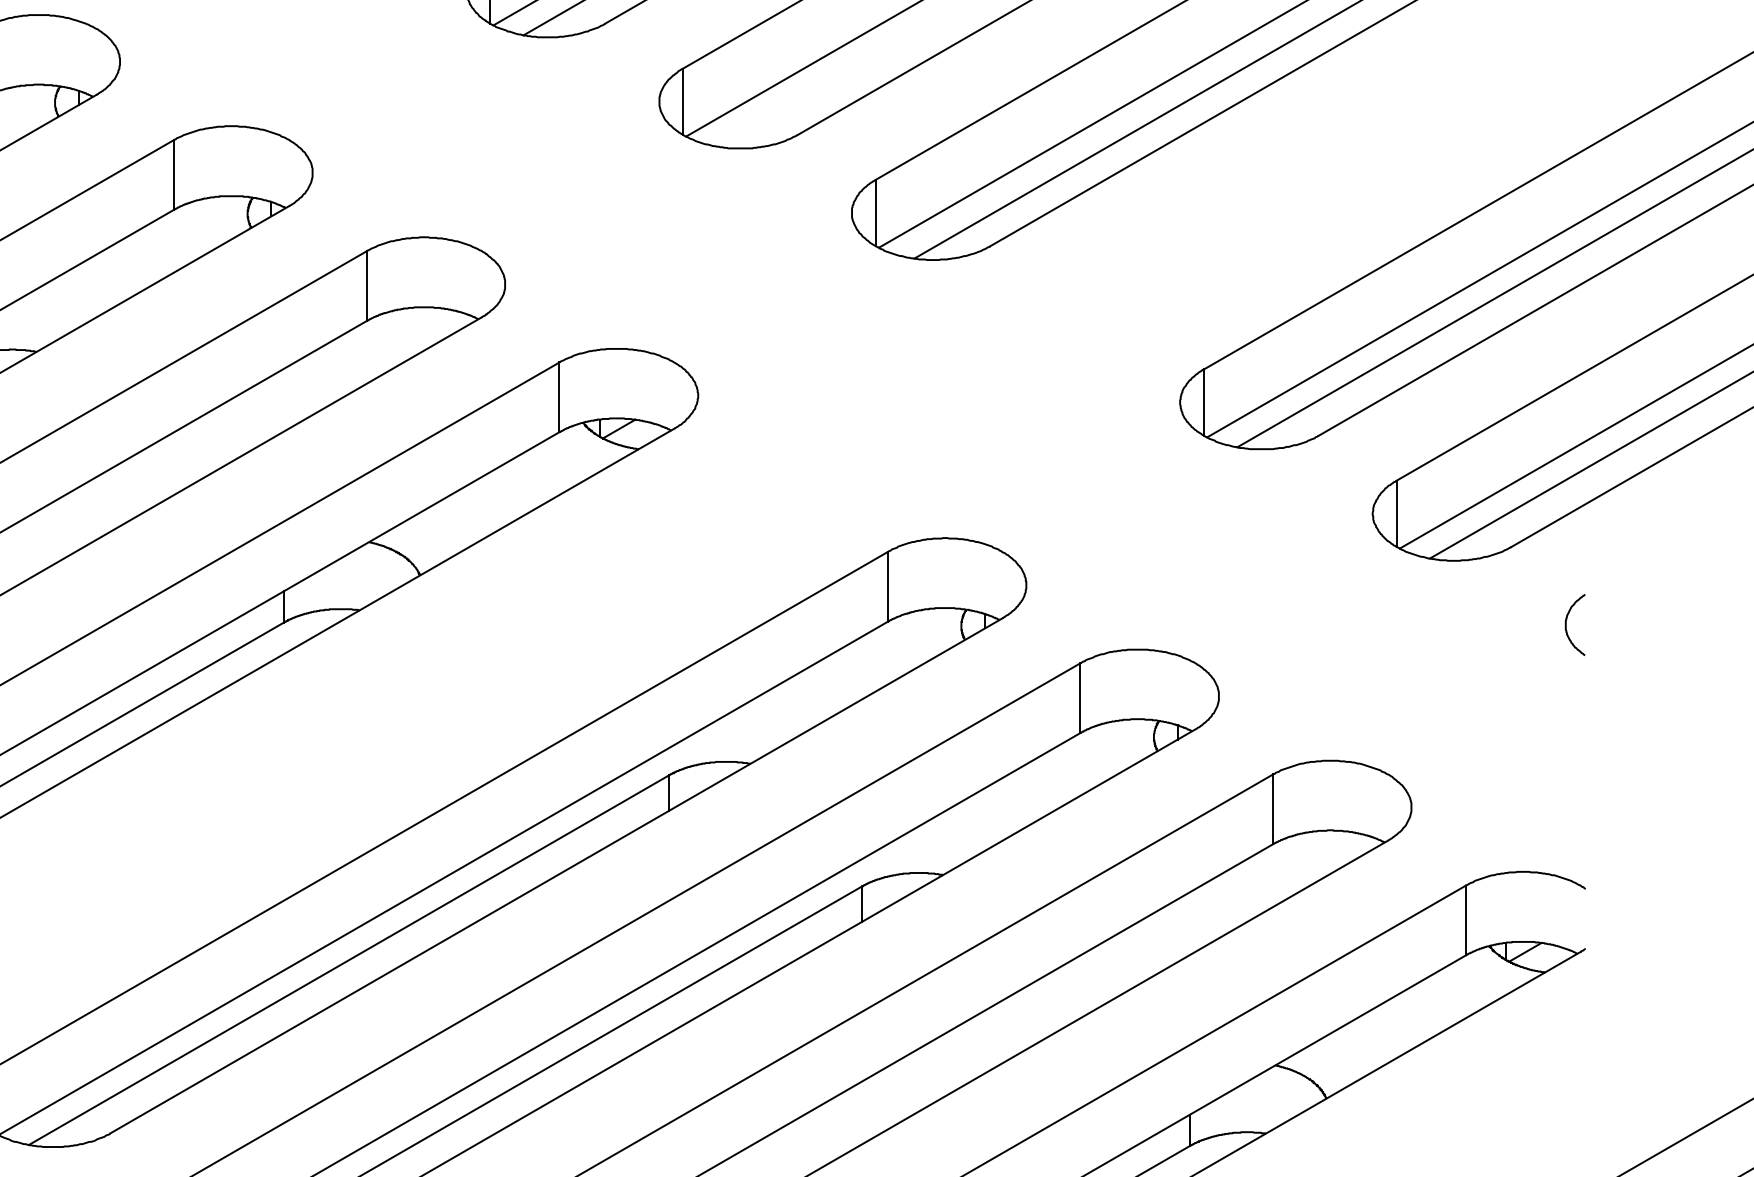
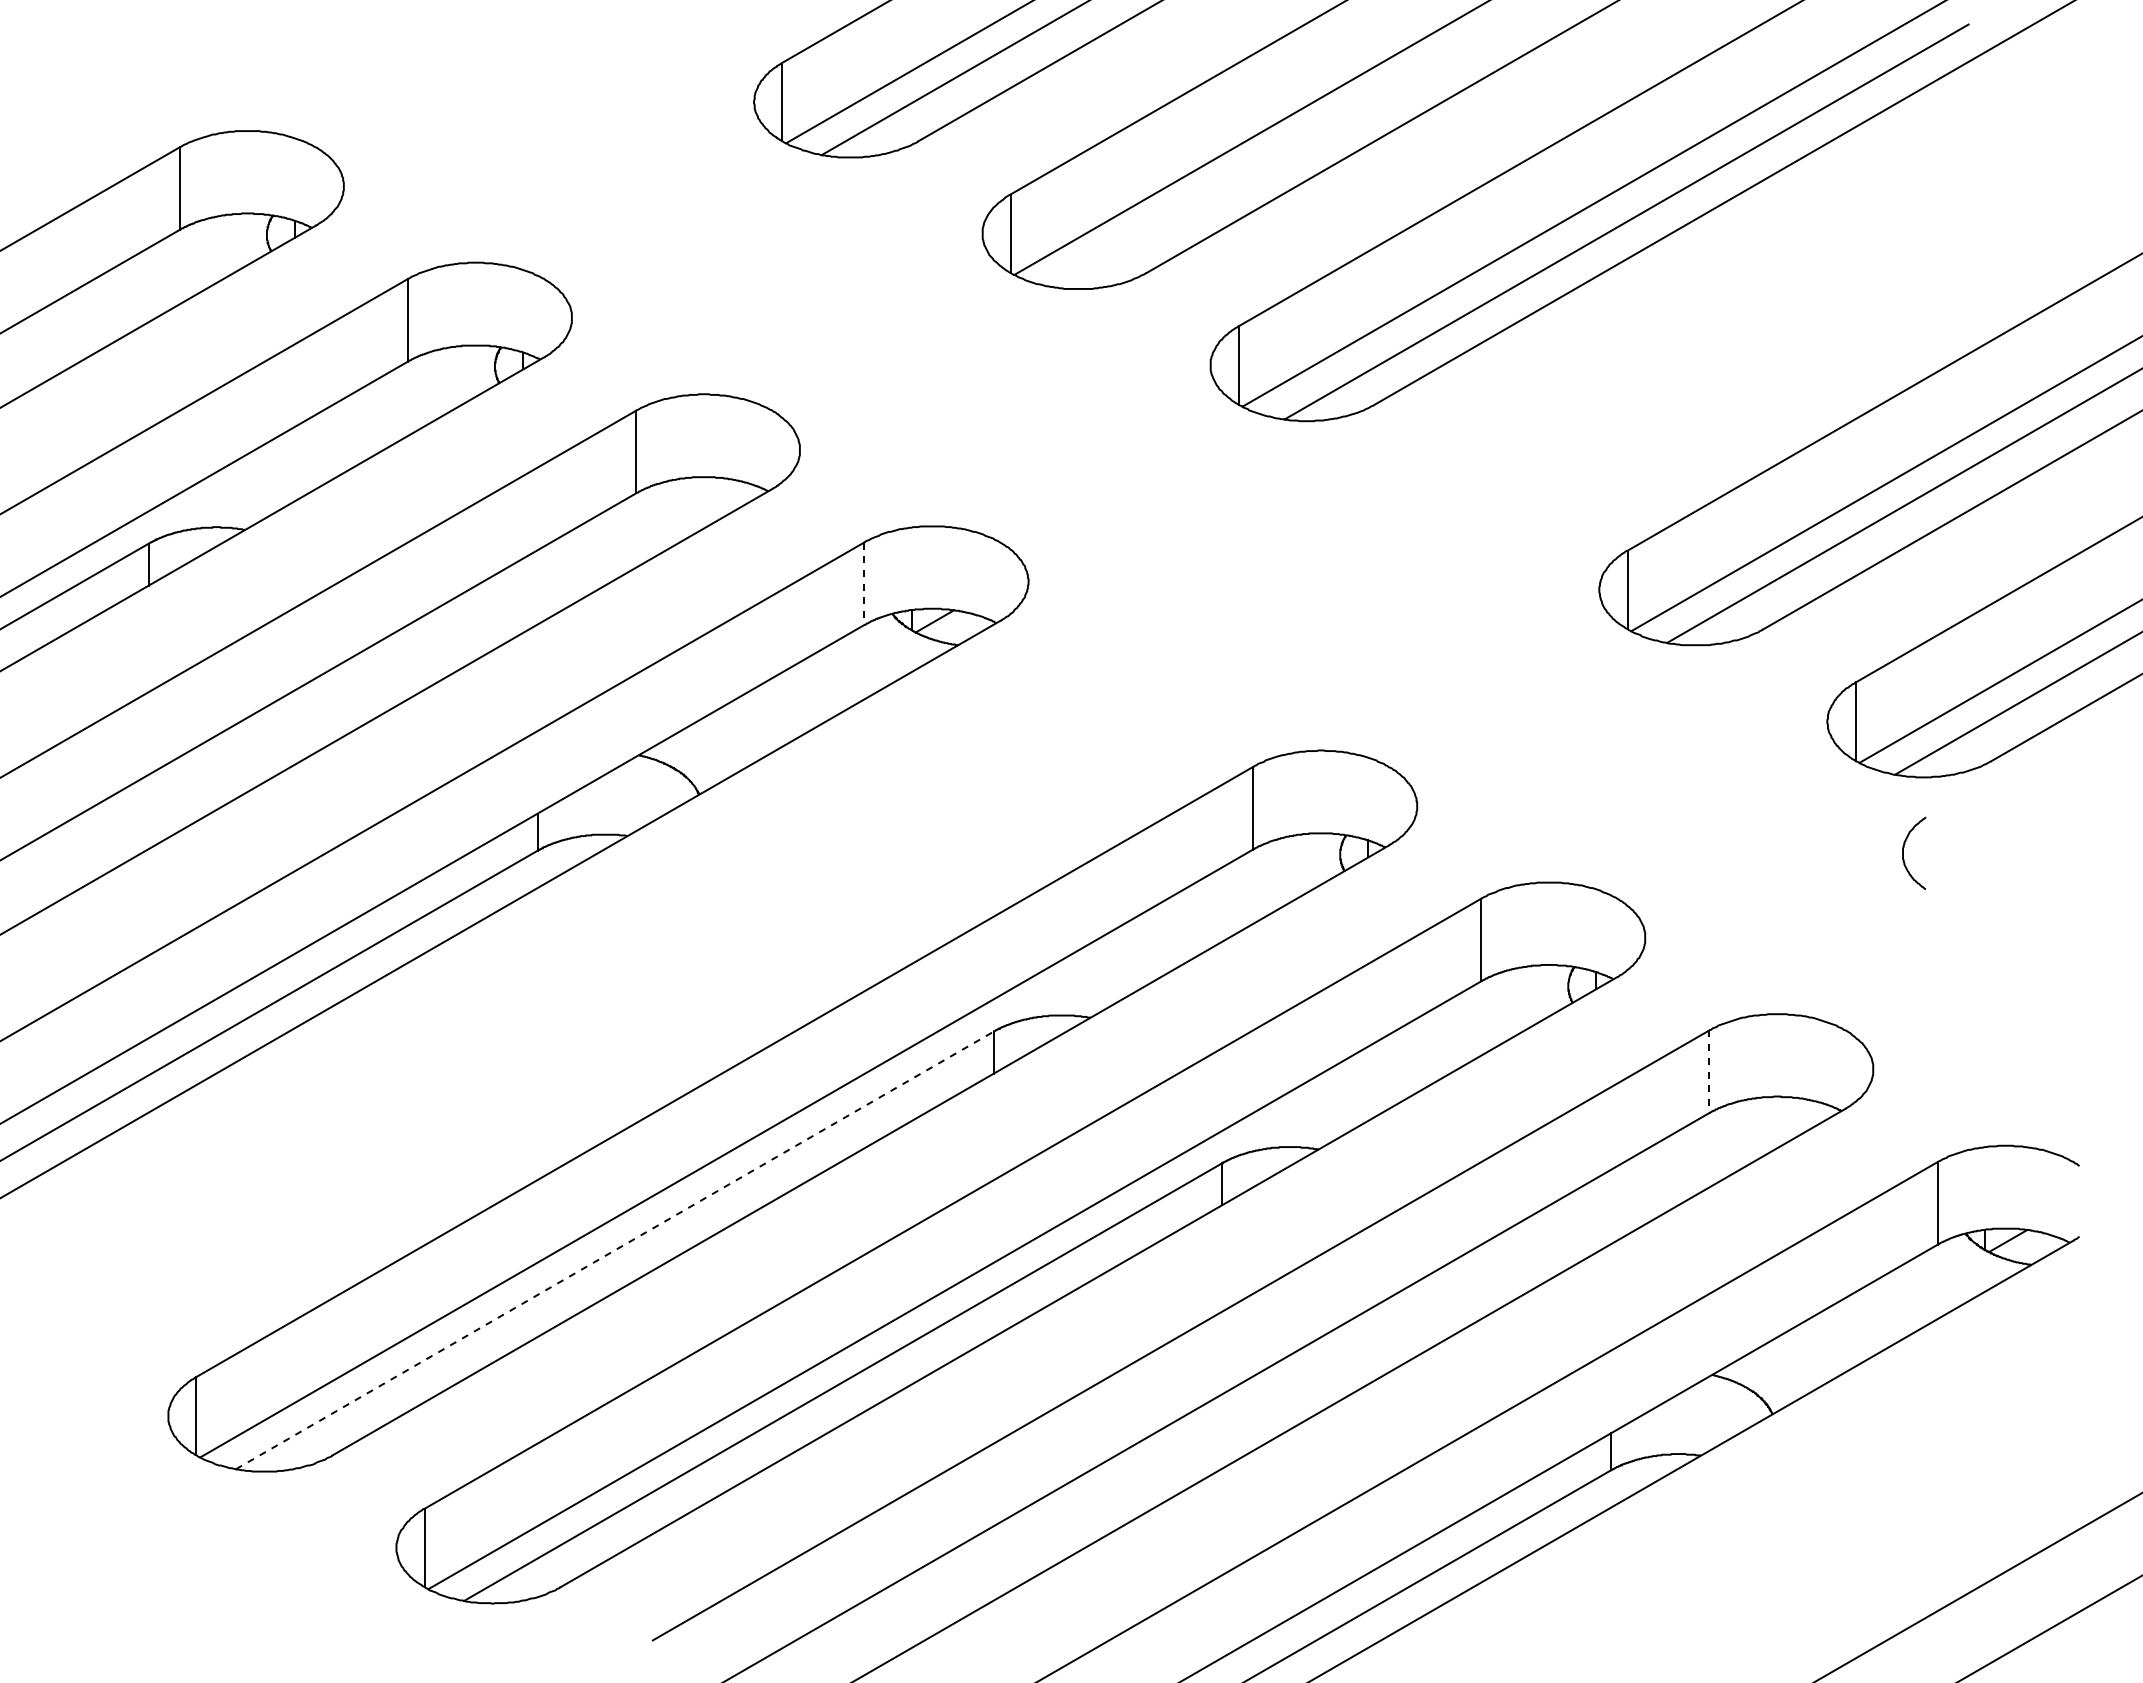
line: (559, 397) -> (864, 584), solid -> dashed
curve: (1566, 624) -> (1903, 852), moved
line: (1273, 810) -> (1709, 1072), solid -> dashed
line: (348, 960) -> (614, 1250), solid -> dashed

